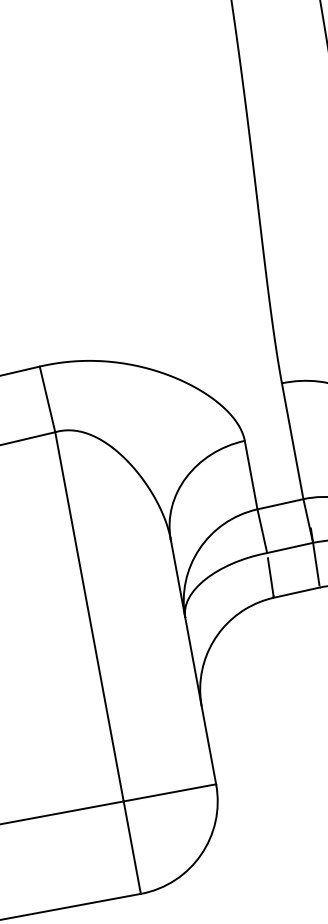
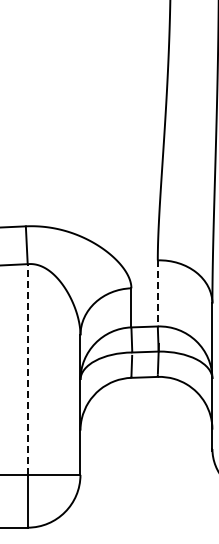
line: (292, 441) -> (157, 293), solid -> dashed
line: (89, 616) -> (27, 369), solid -> dashed

